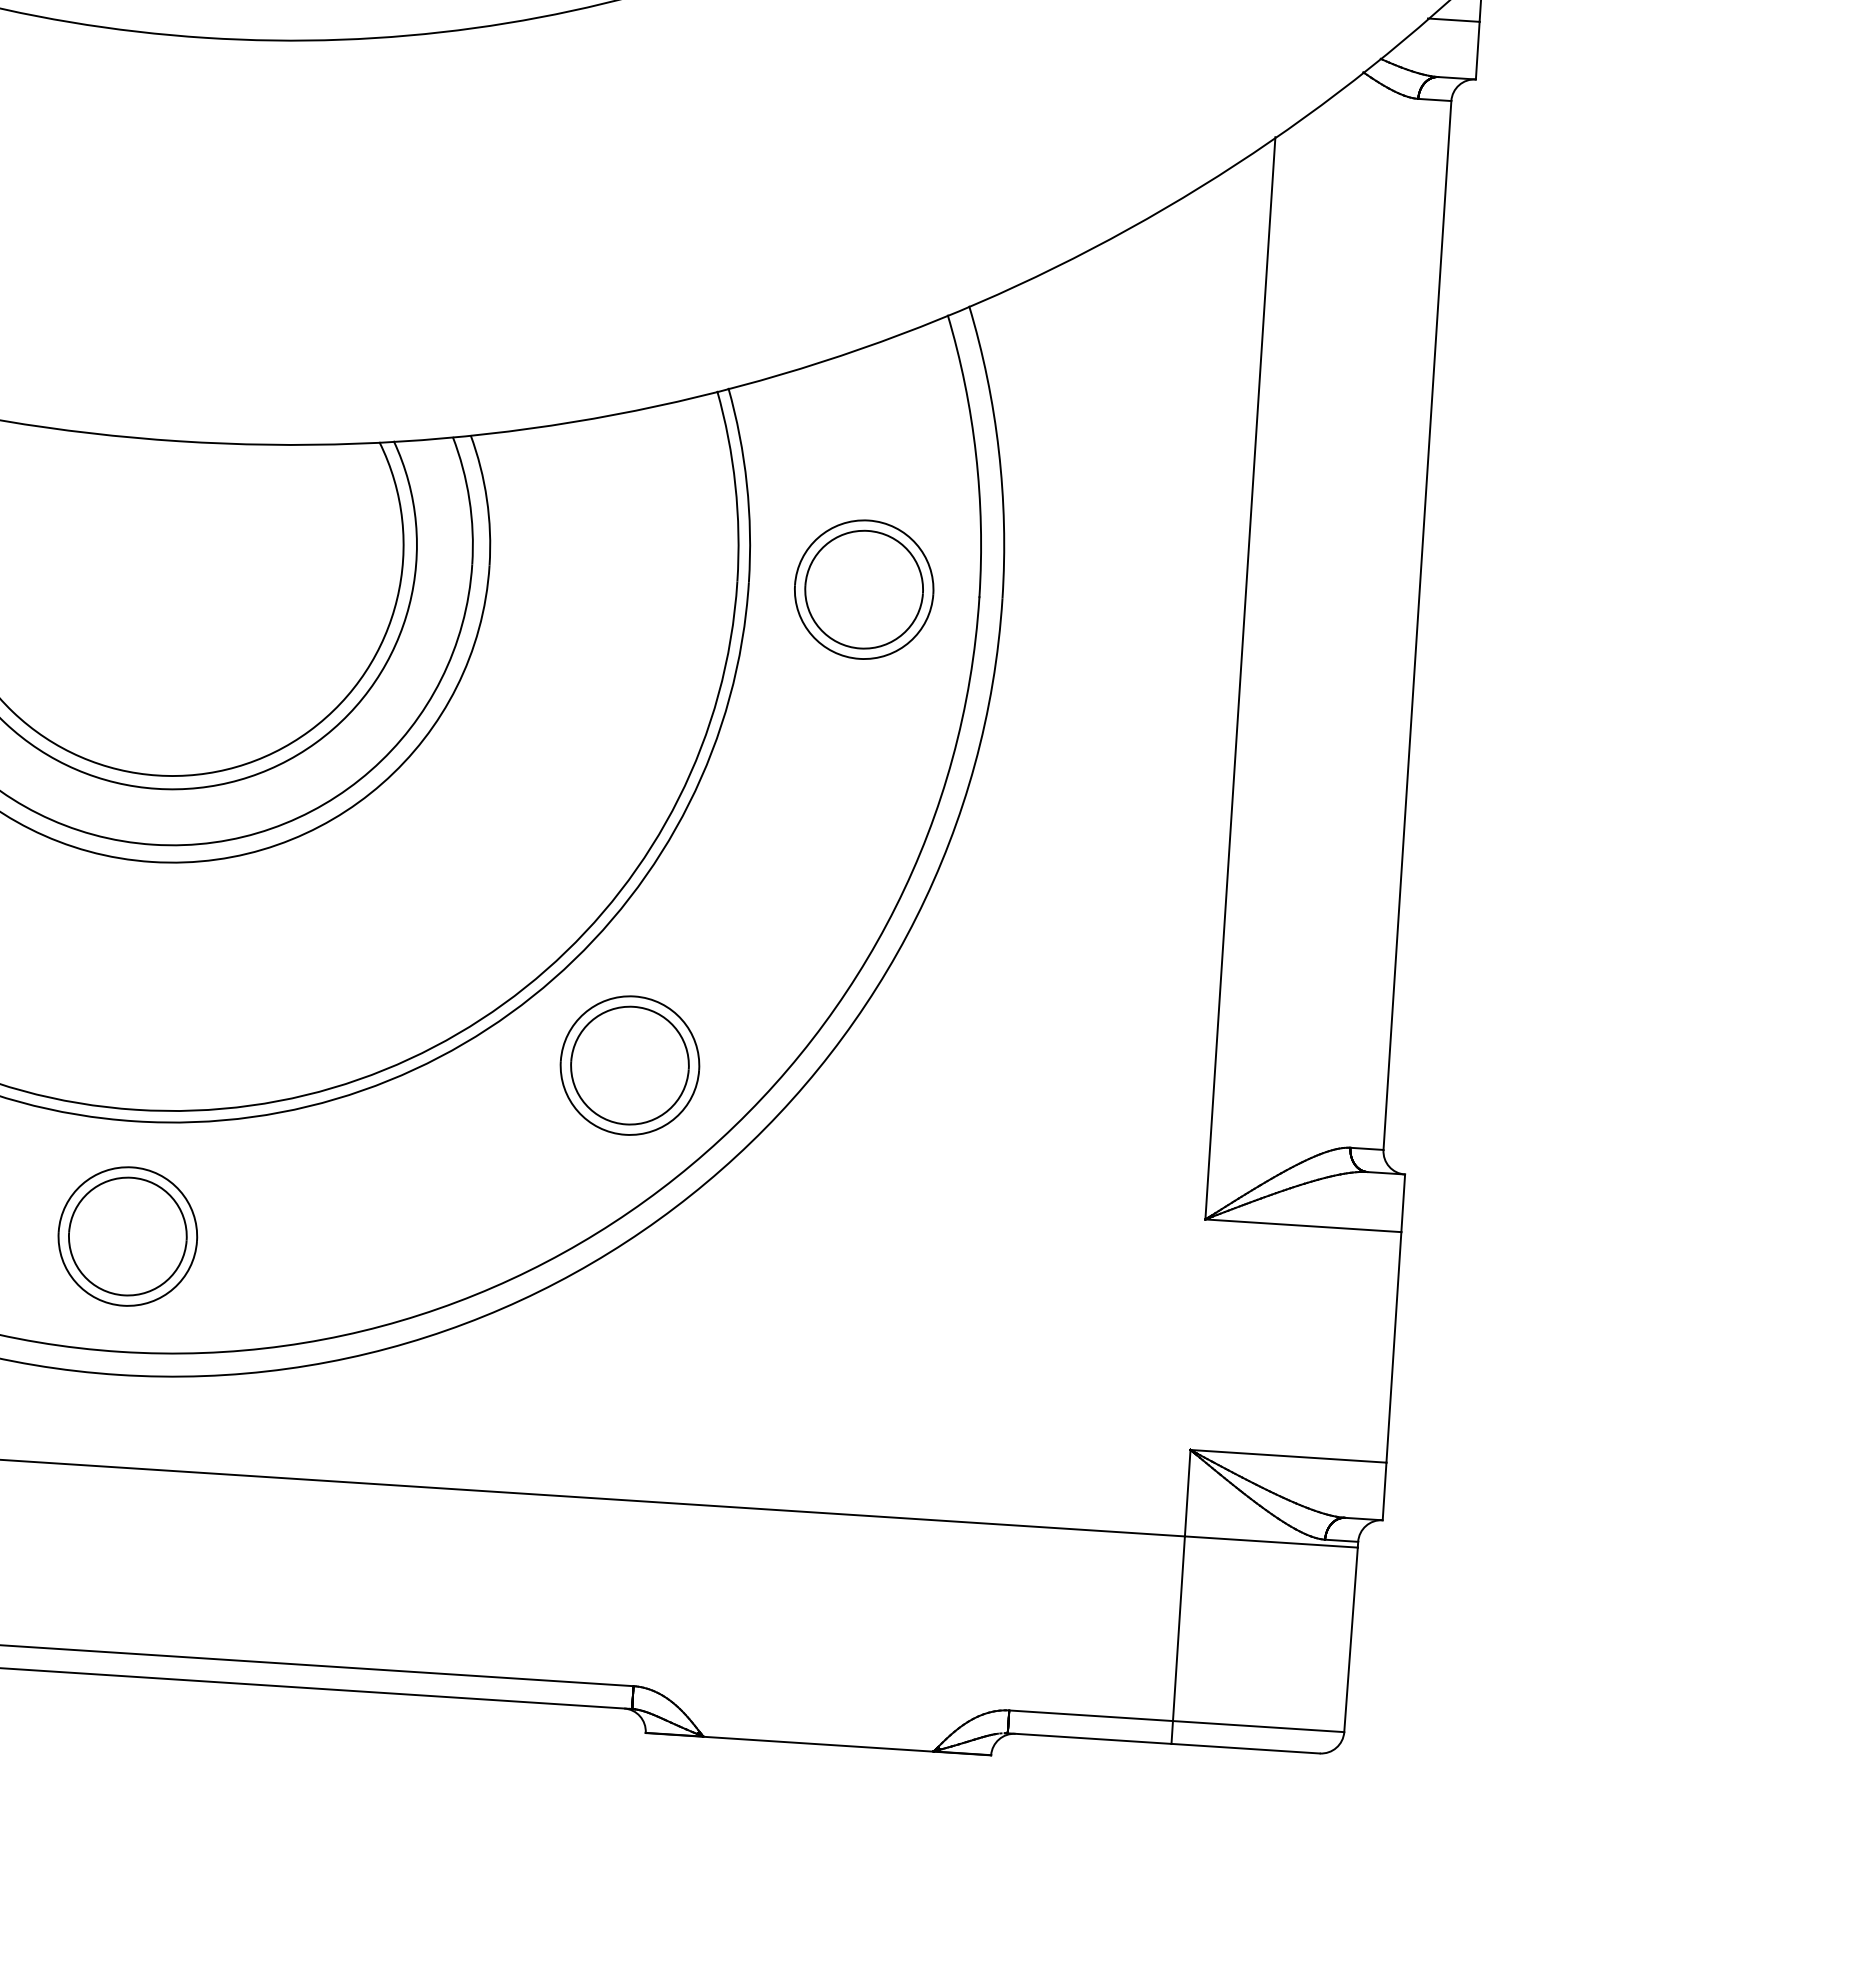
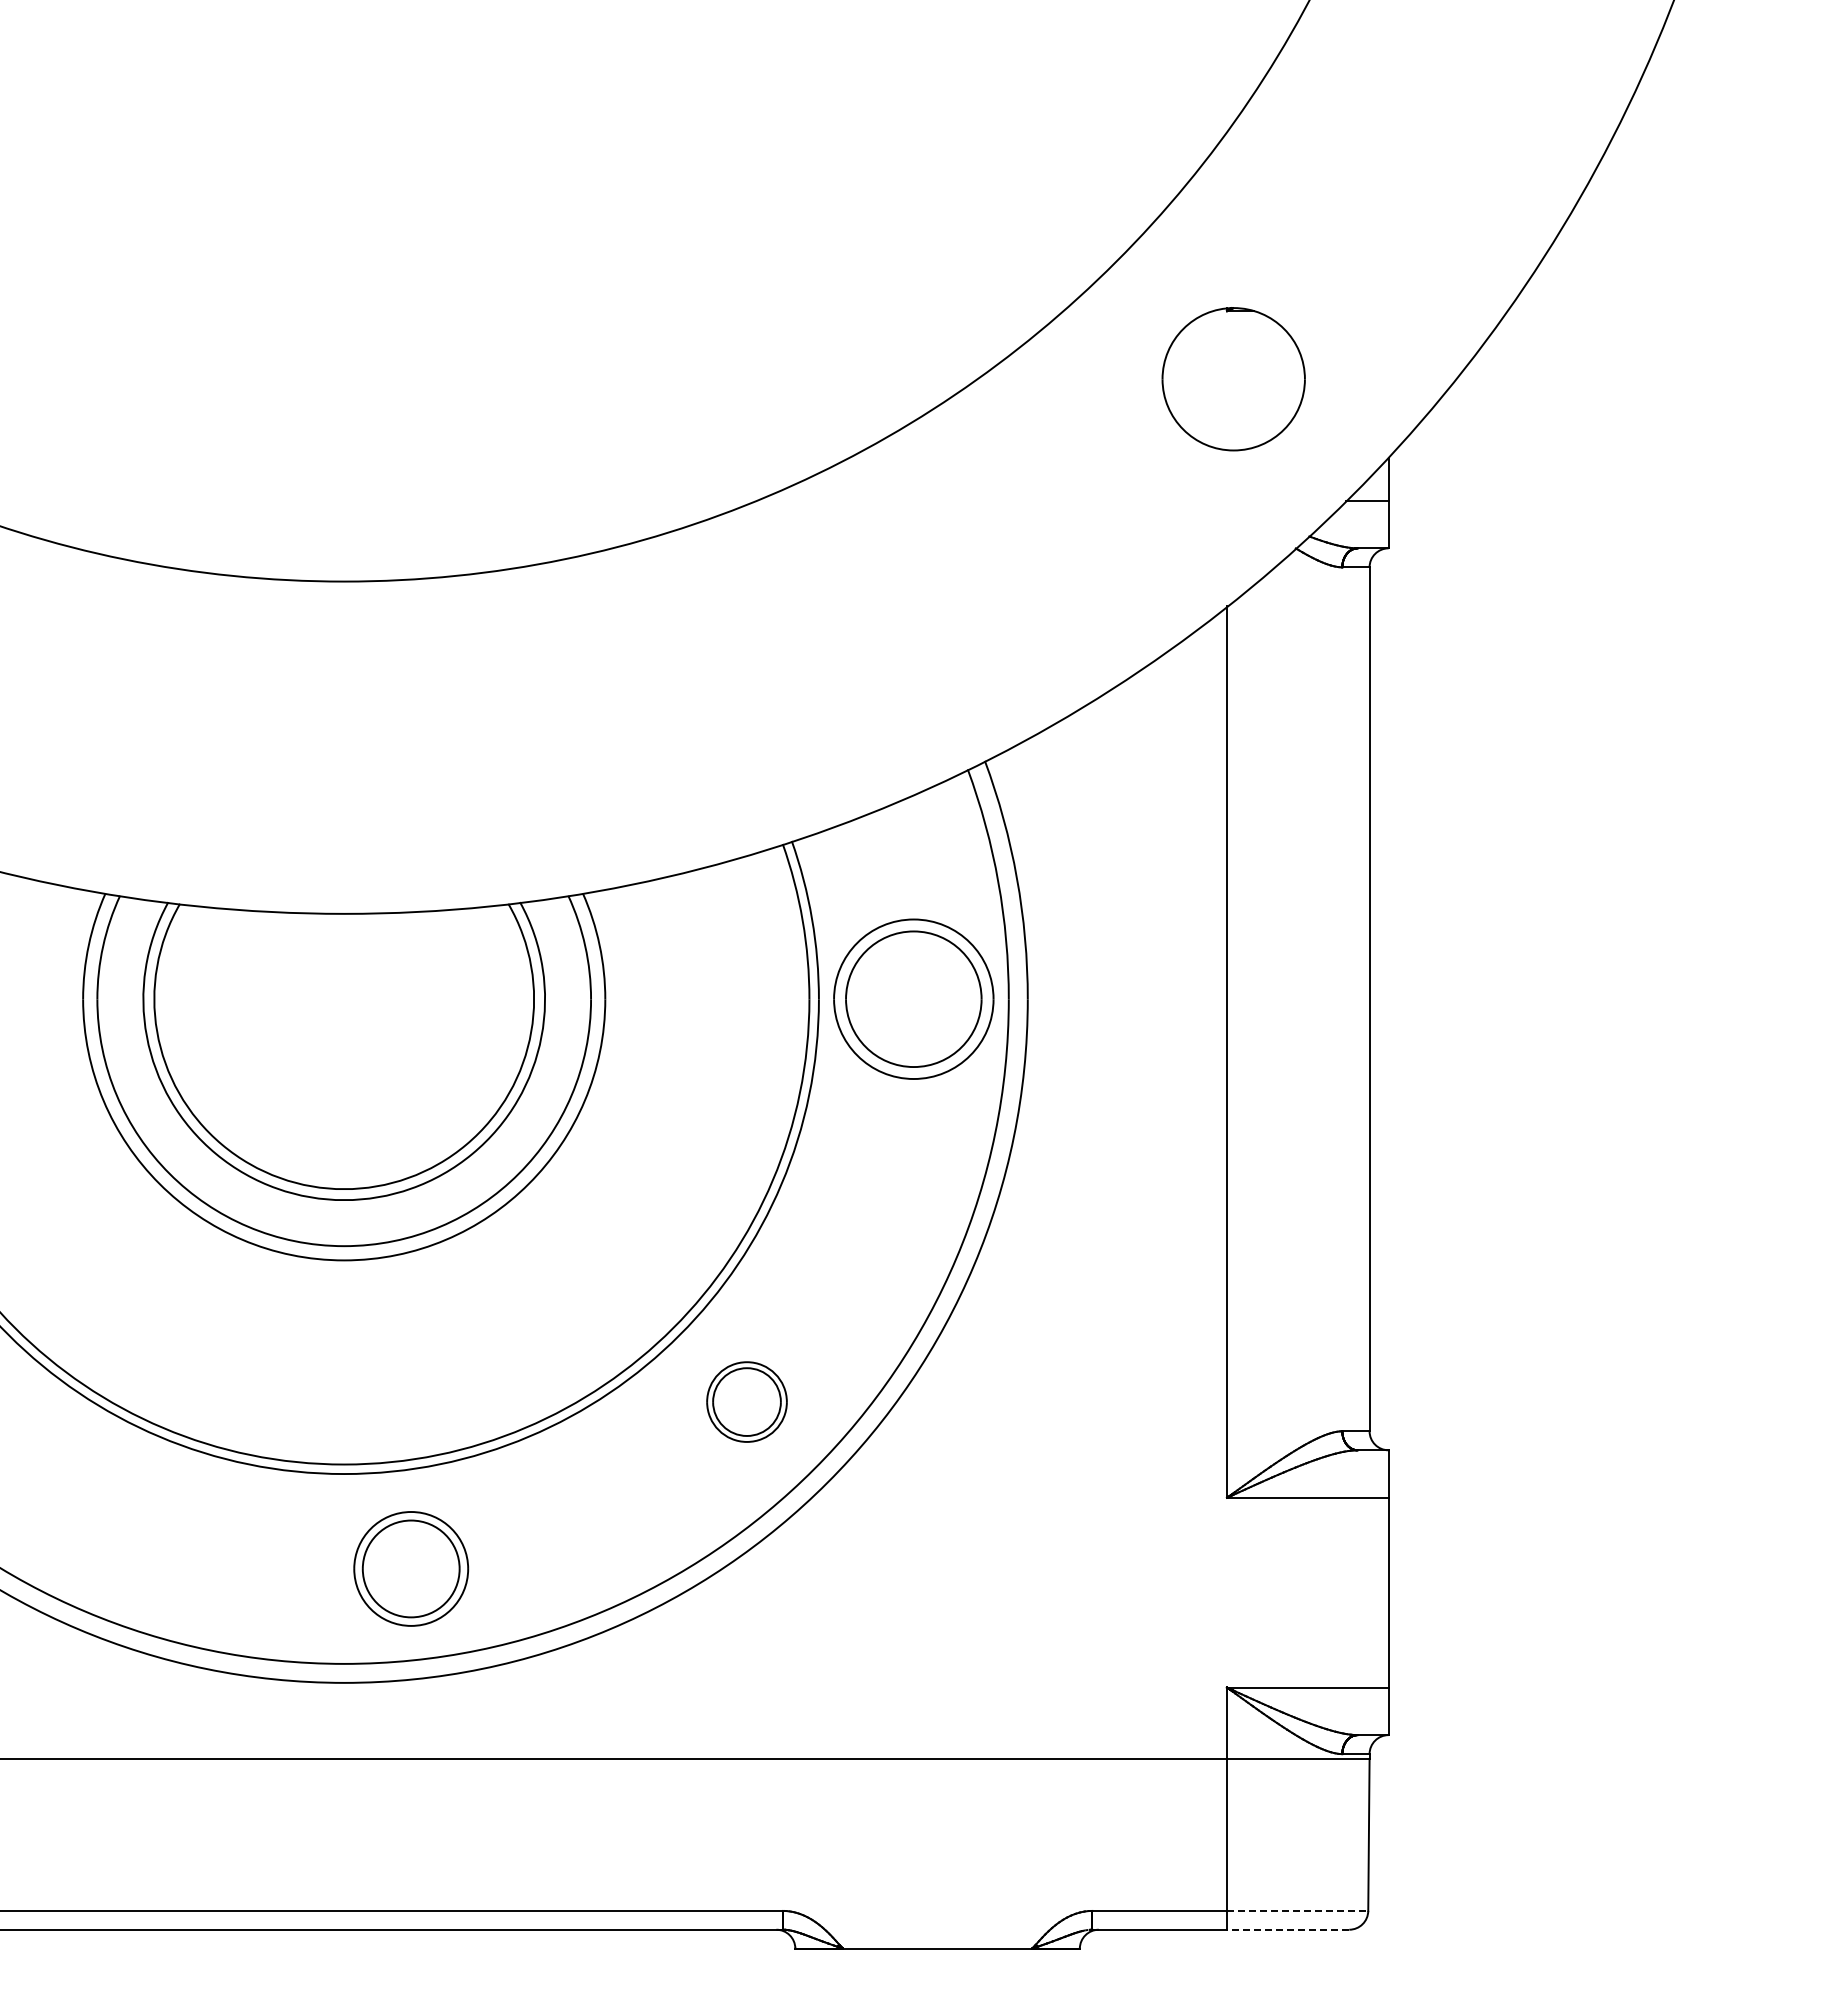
part: (863, 589) -> (913, 999), size x1.4
part: (629, 1064) -> (746, 1401), size x0.7
part: (128, 1236) -> (411, 1568), moved
line: (1258, 1726) -> (1297, 1910), solid -> dashed
line: (1244, 1748) -> (1287, 1929), solid -> dashed

